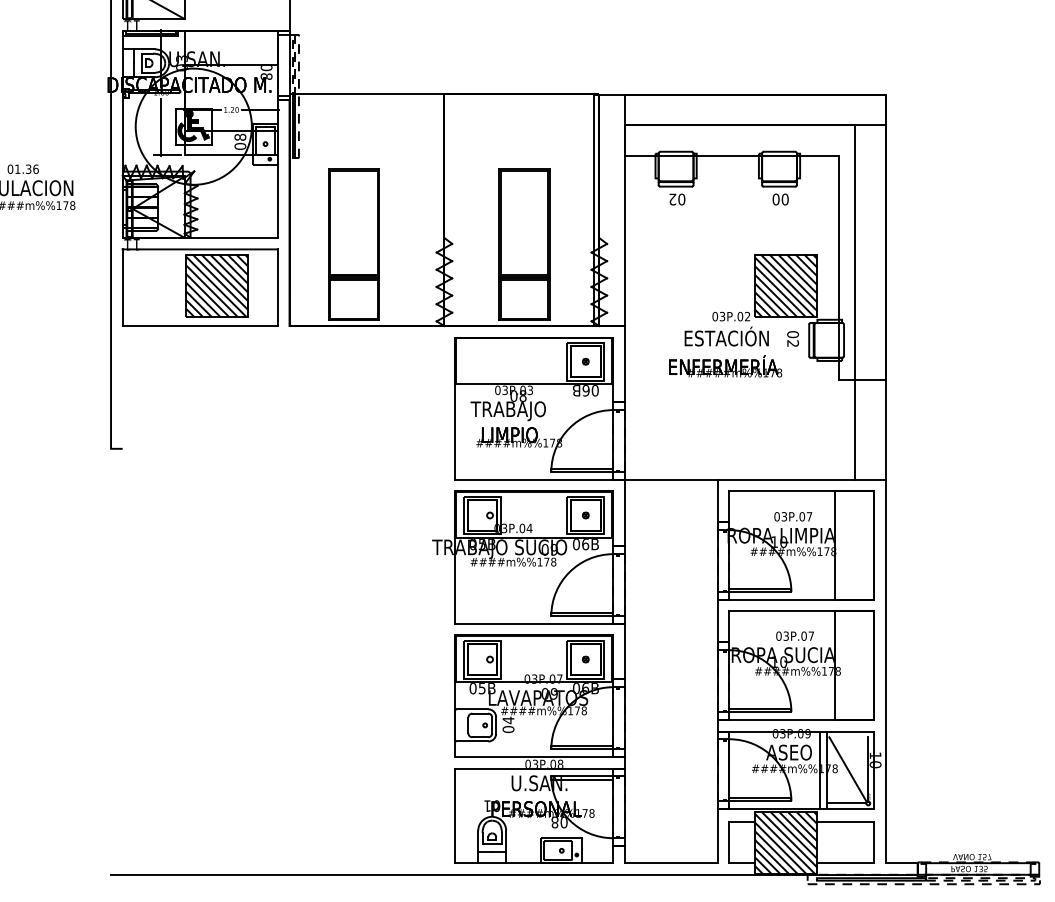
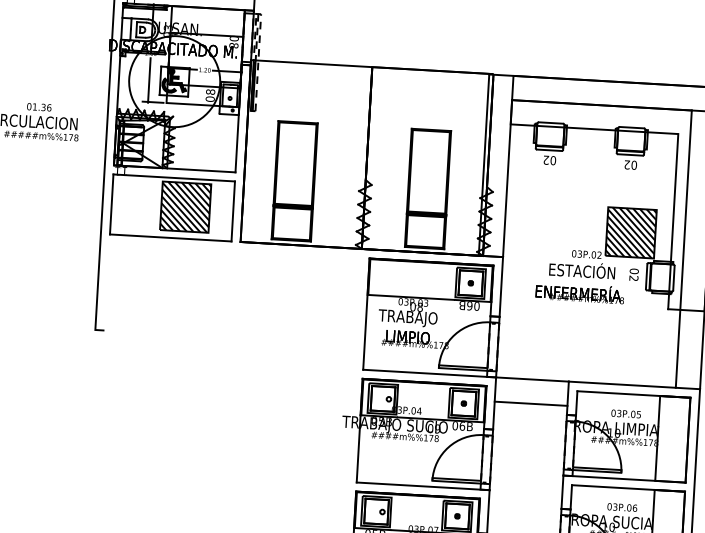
text: (775, 199) -> (626, 164), 00 -> 02
line: (670, 510) -> (530, 403), added
text: (809, 516) -> (638, 414), 03P.07 -> 03P.05
text: (811, 635) -> (635, 507), 03P.07 -> 03P.06

